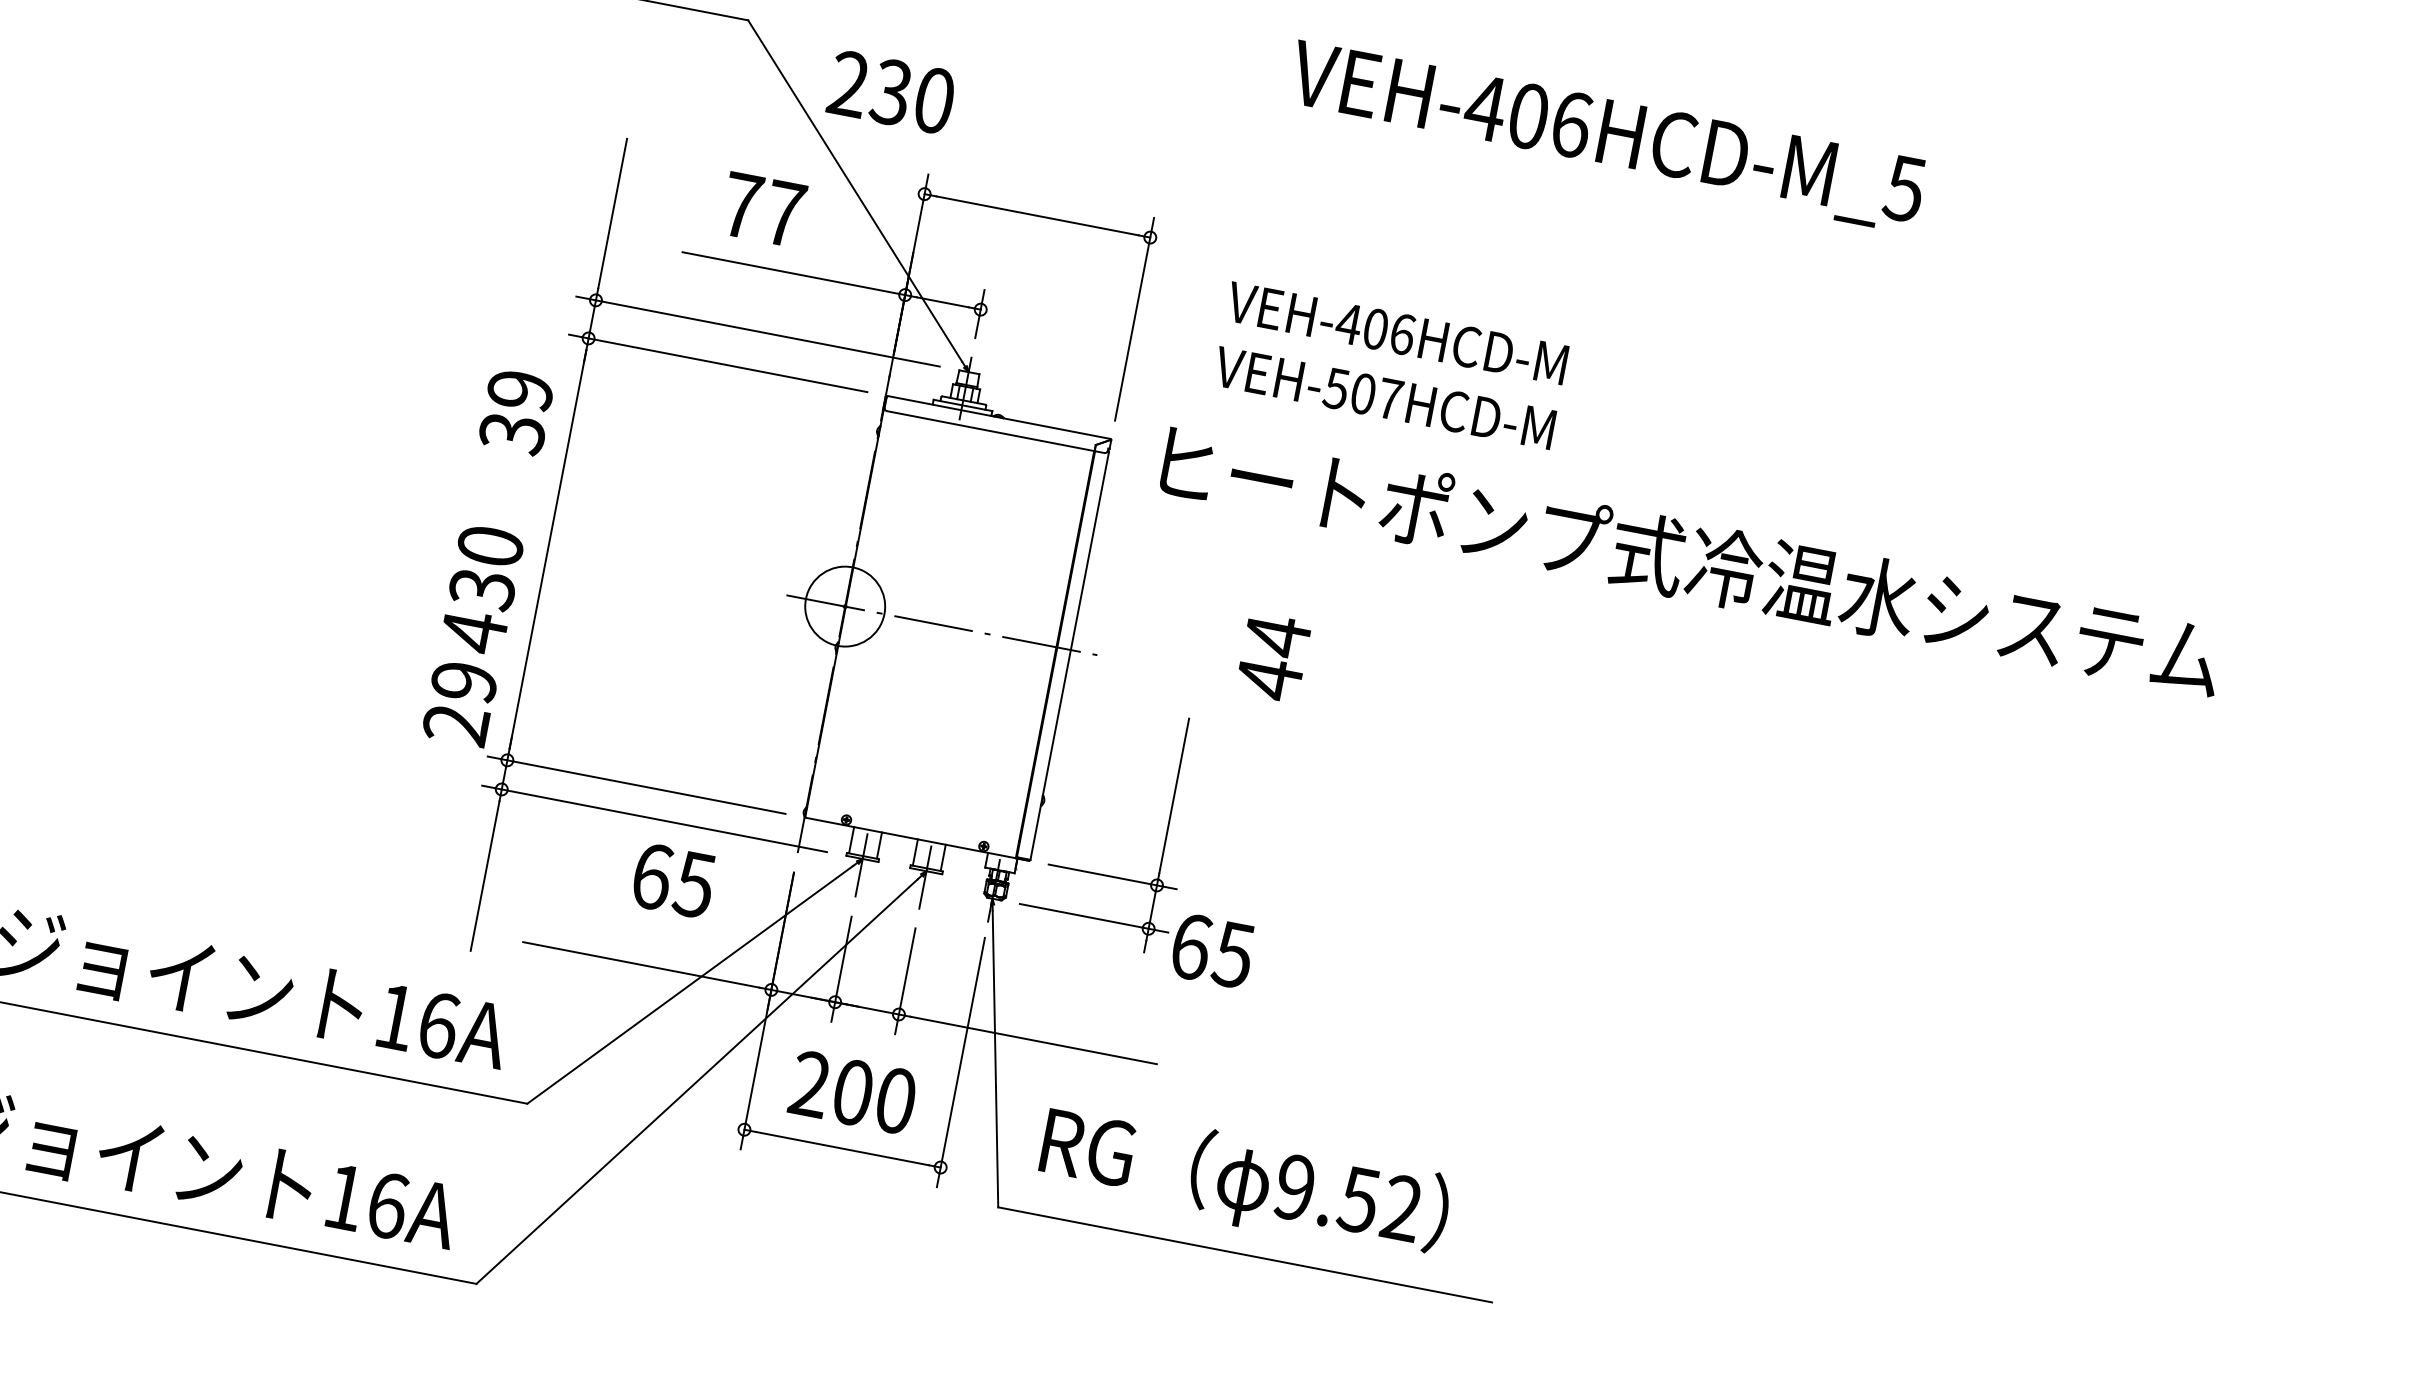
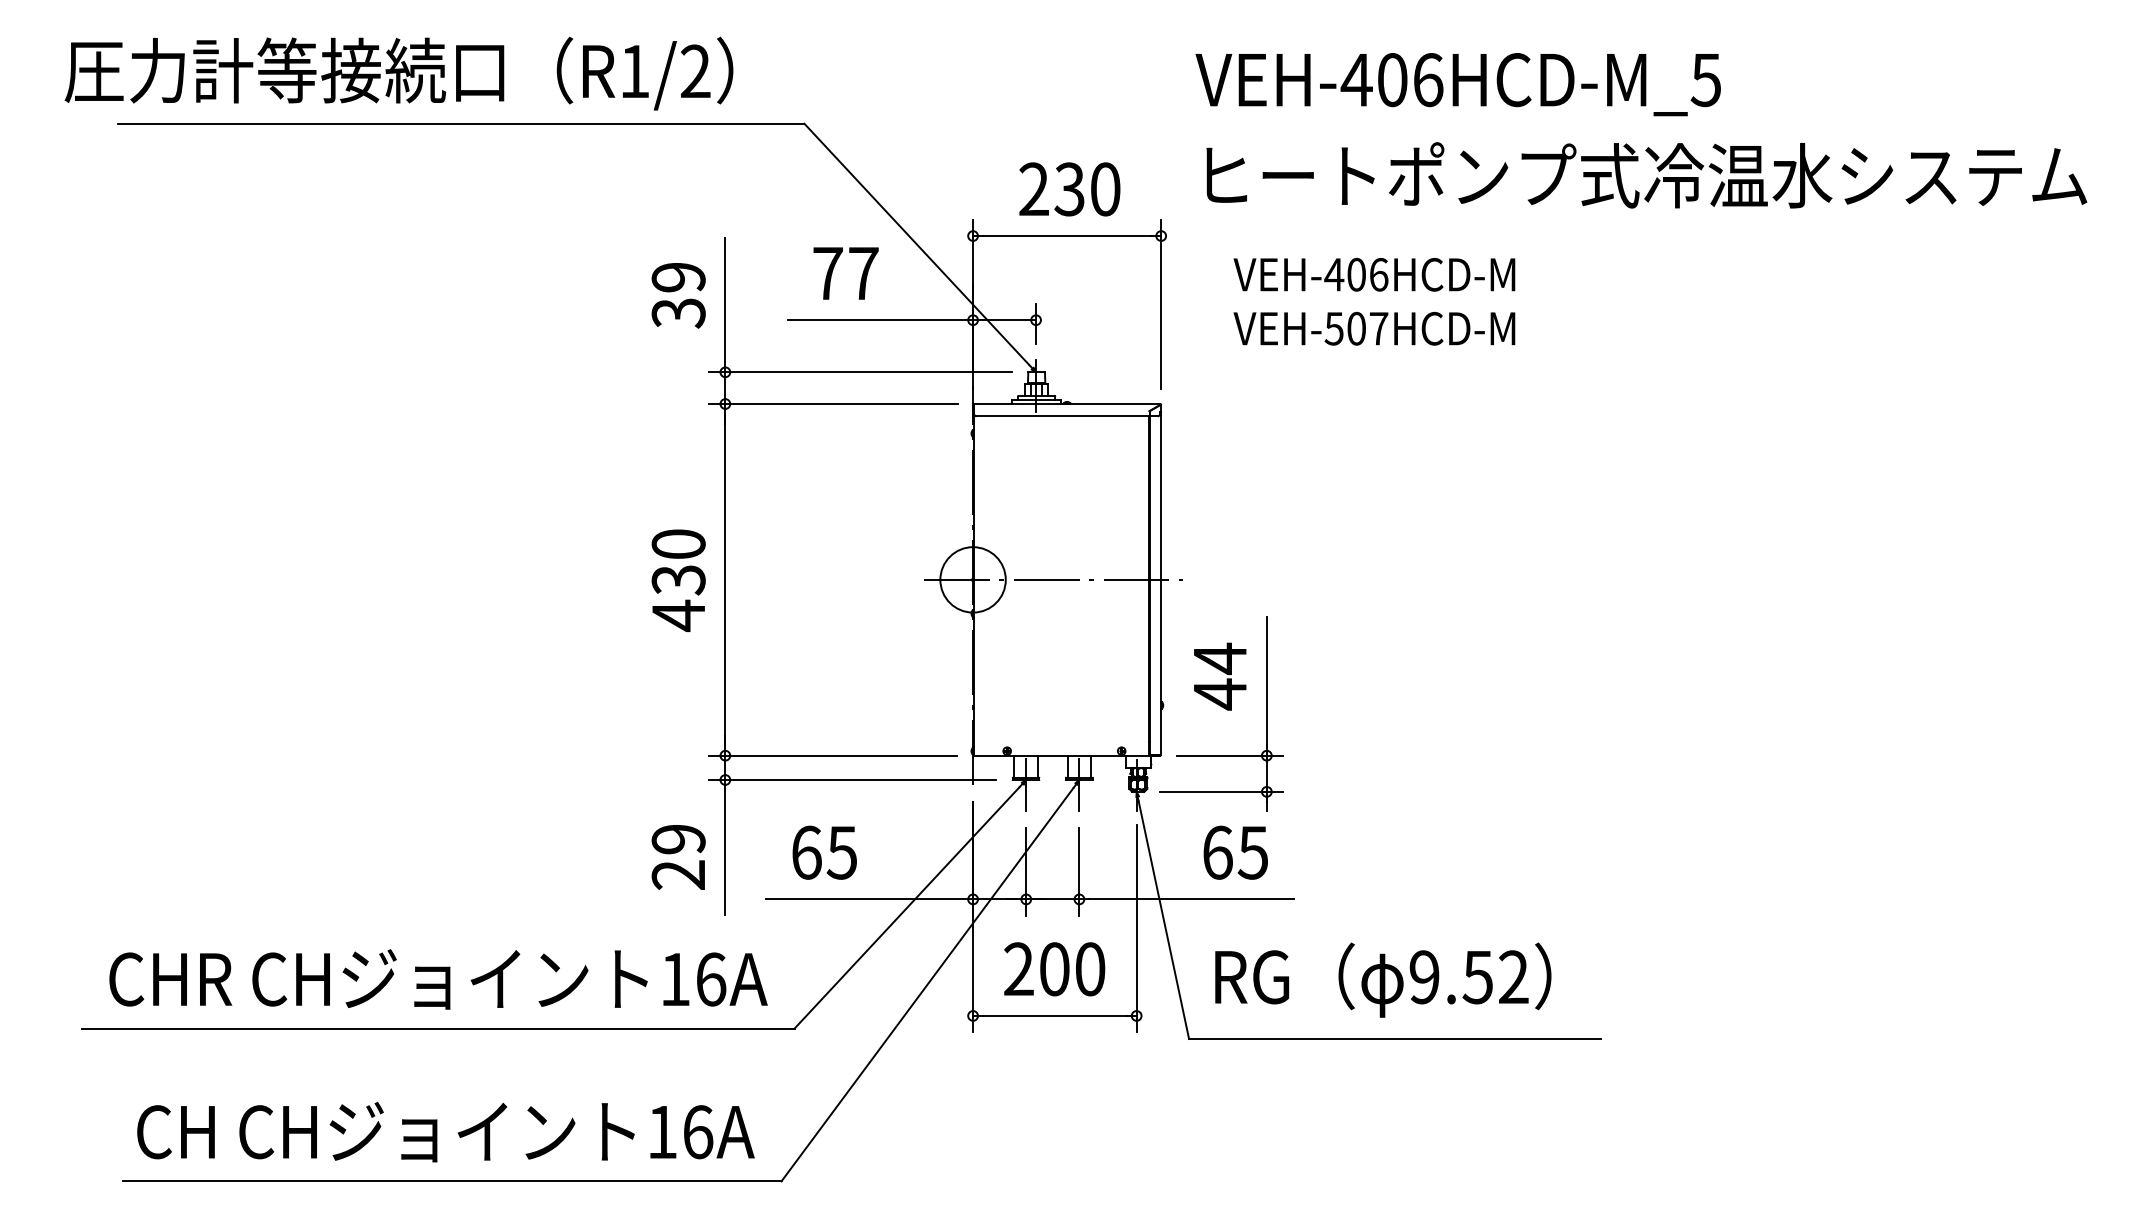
text: (891, 92) -> (1069, 189), moved
text: (1605, 136) -> (1457, 84), moved
text: (516, 412) -> (678, 295), moved
text: (1691, 561) -> (1646, 175), moved
text: (481, 589) -> (678, 580), moved
text: (1273, 657) -> (1220, 676), moved
text: (459, 703) -> (678, 857), moved
text: (673, 880) -> (824, 852), moved
text: (1212, 950) -> (1235, 852), moved

